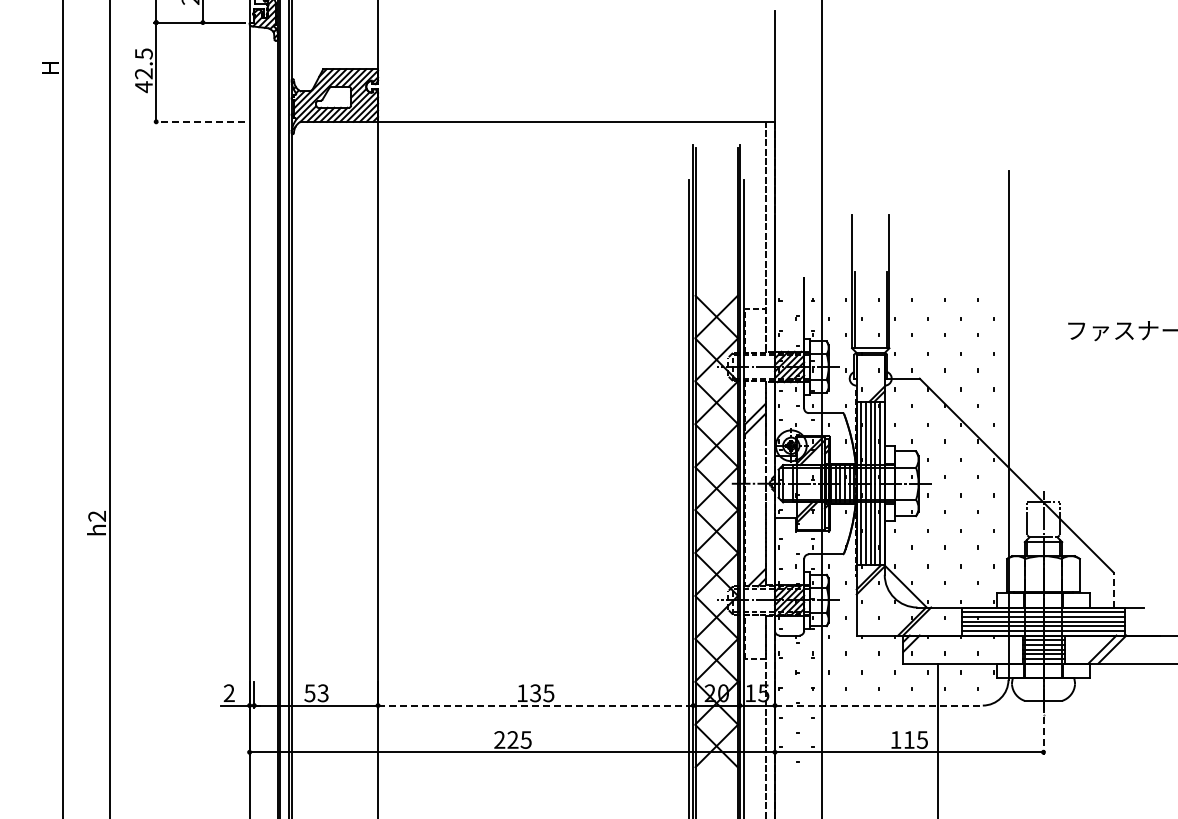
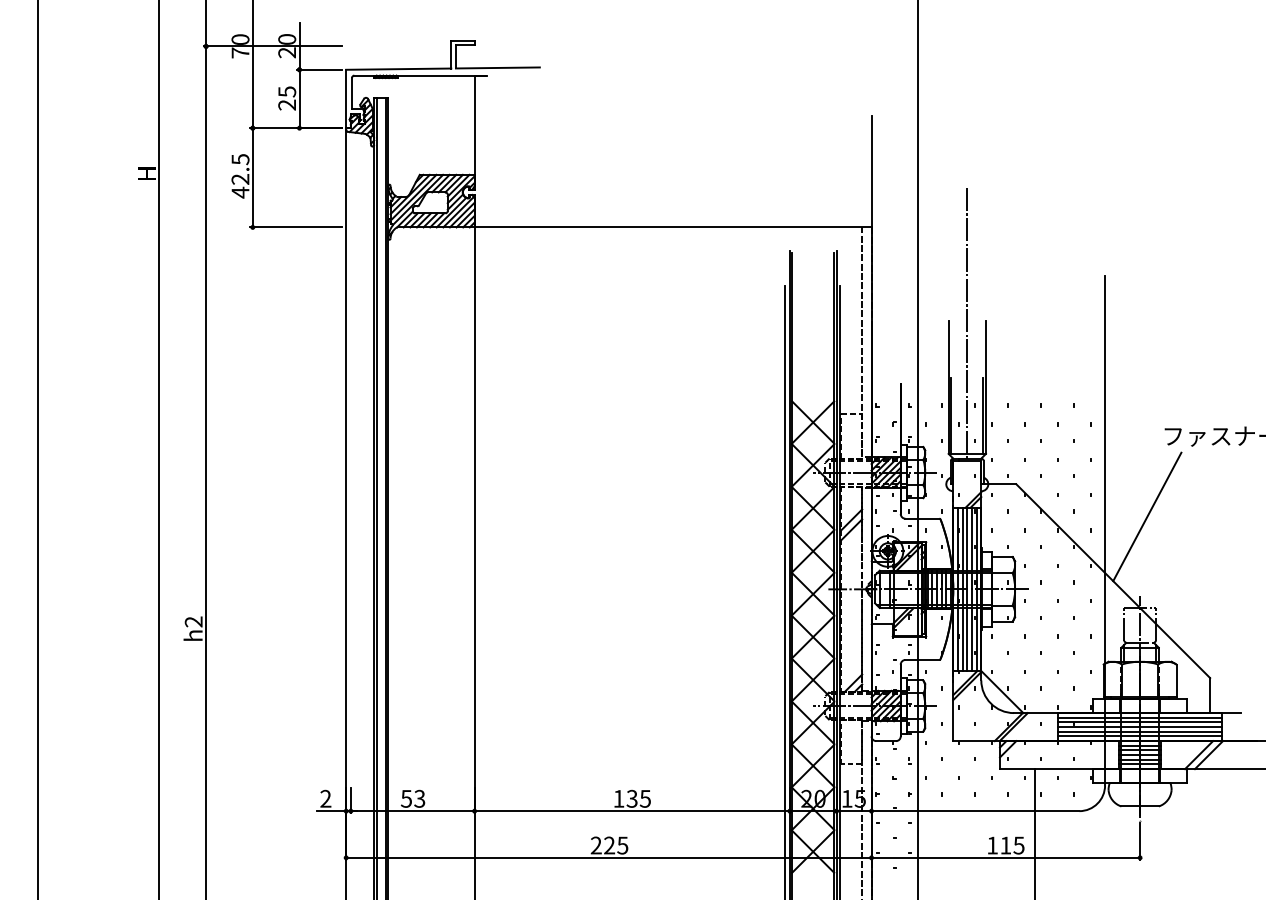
line: (198, 121) -> (295, 227), dashed -> solid
line: (870, 216) -> (967, 322), added
line: (1050, 410) -> (1147, 516), added
line: (1113, 589) -> (1210, 695), dashed -> solid
line: (535, 705) -> (632, 811), dashed -> solid
line: (878, 705) -> (975, 811), dashed -> solid
line: (1043, 735) -> (1140, 841), dashed -> solid

